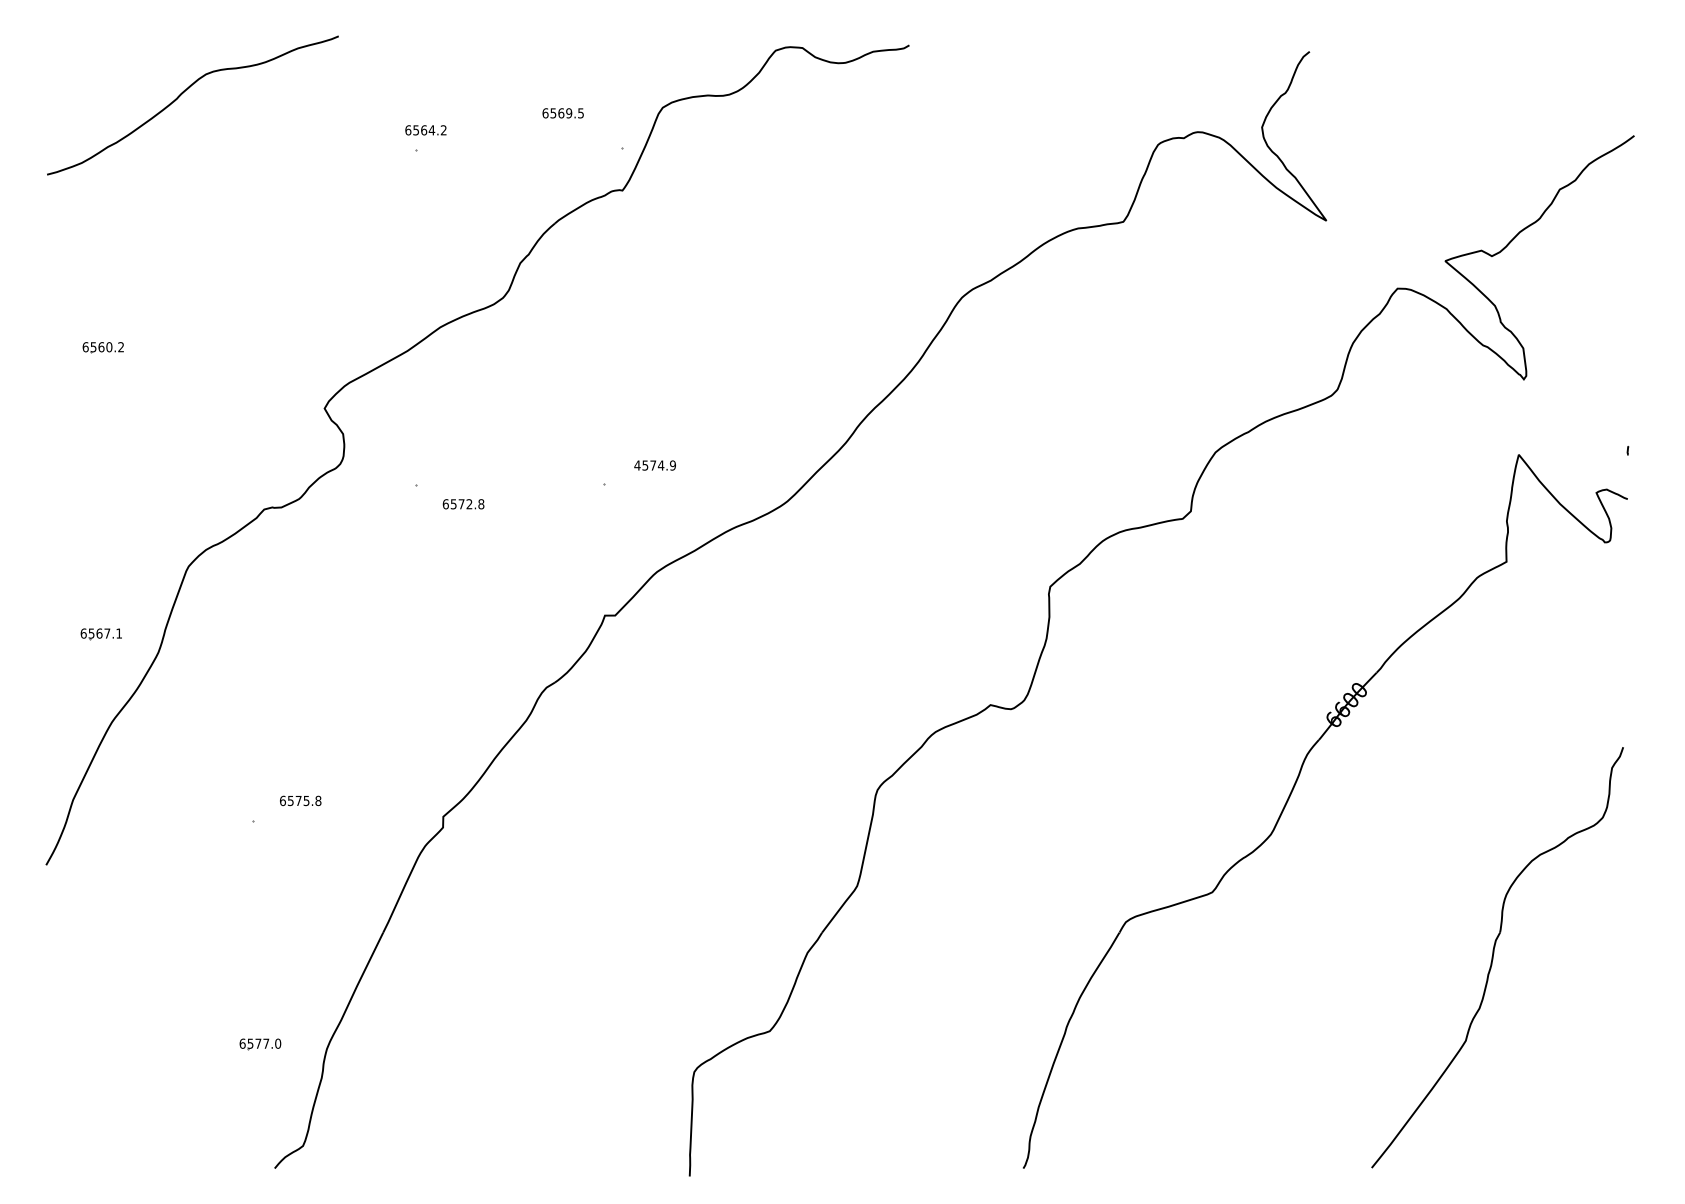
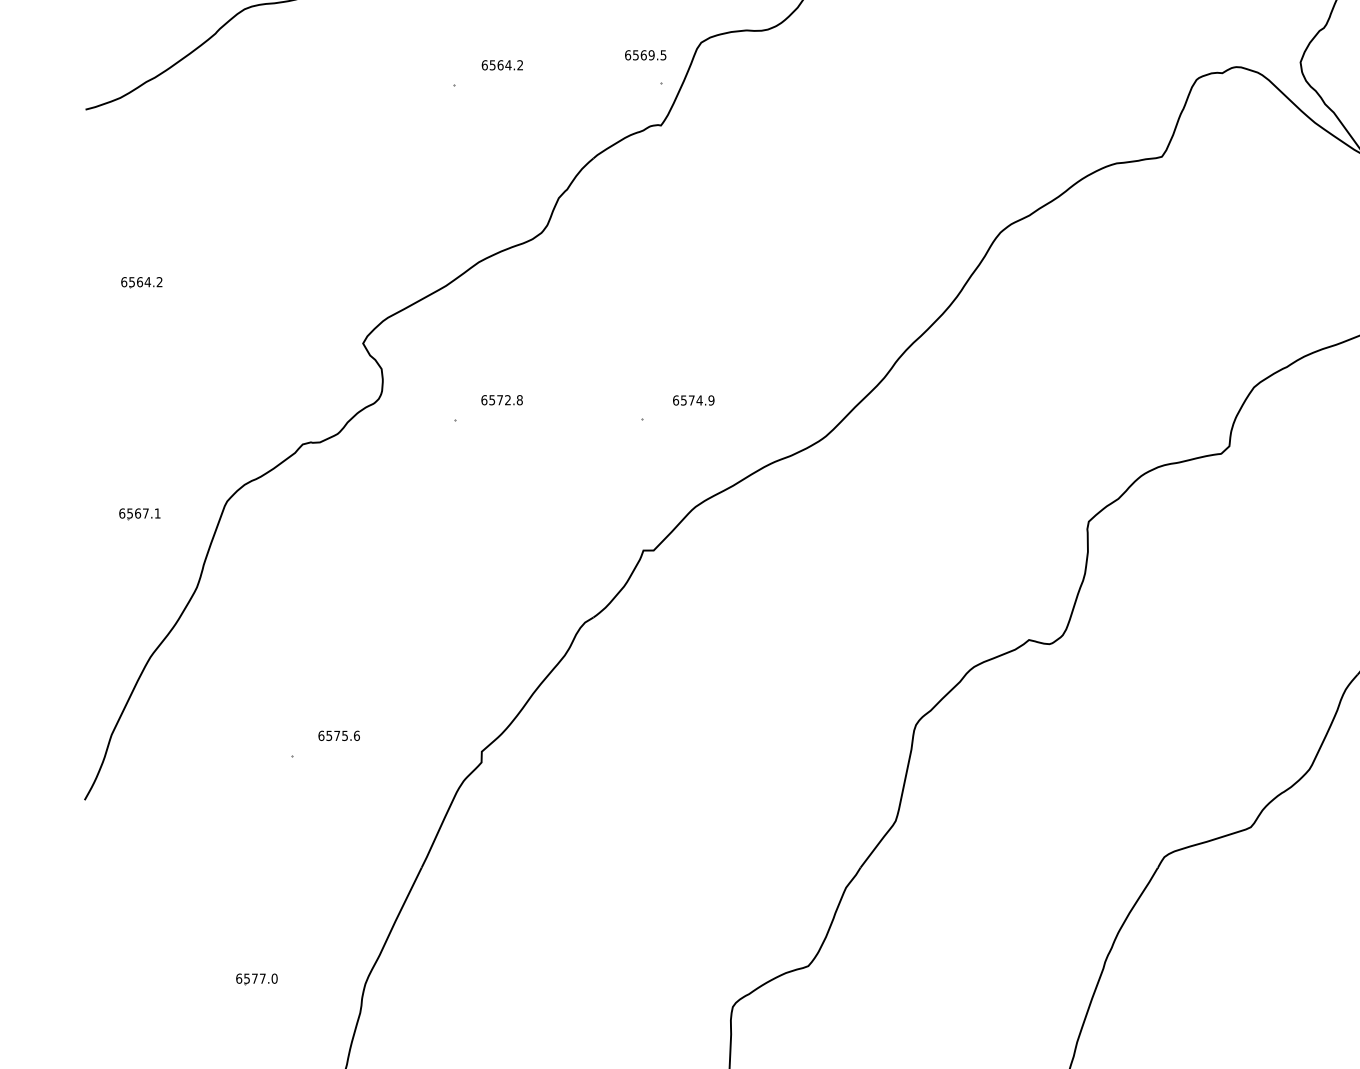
text: (562, 113) -> (645, 55), moved
text: (425, 130) -> (502, 65), moved
text: (109, 347) -> (148, 282), 6560.2 -> 6564.2
text: (637, 465) -> (676, 400), 4574.9 -> 6574.9
text: (463, 504) -> (502, 400), moved
part: (100, 634) -> (139, 514), moved
text: (318, 800) -> (357, 735), 6575.8 -> 6575.6
part: (260, 1044) -> (257, 979), moved

